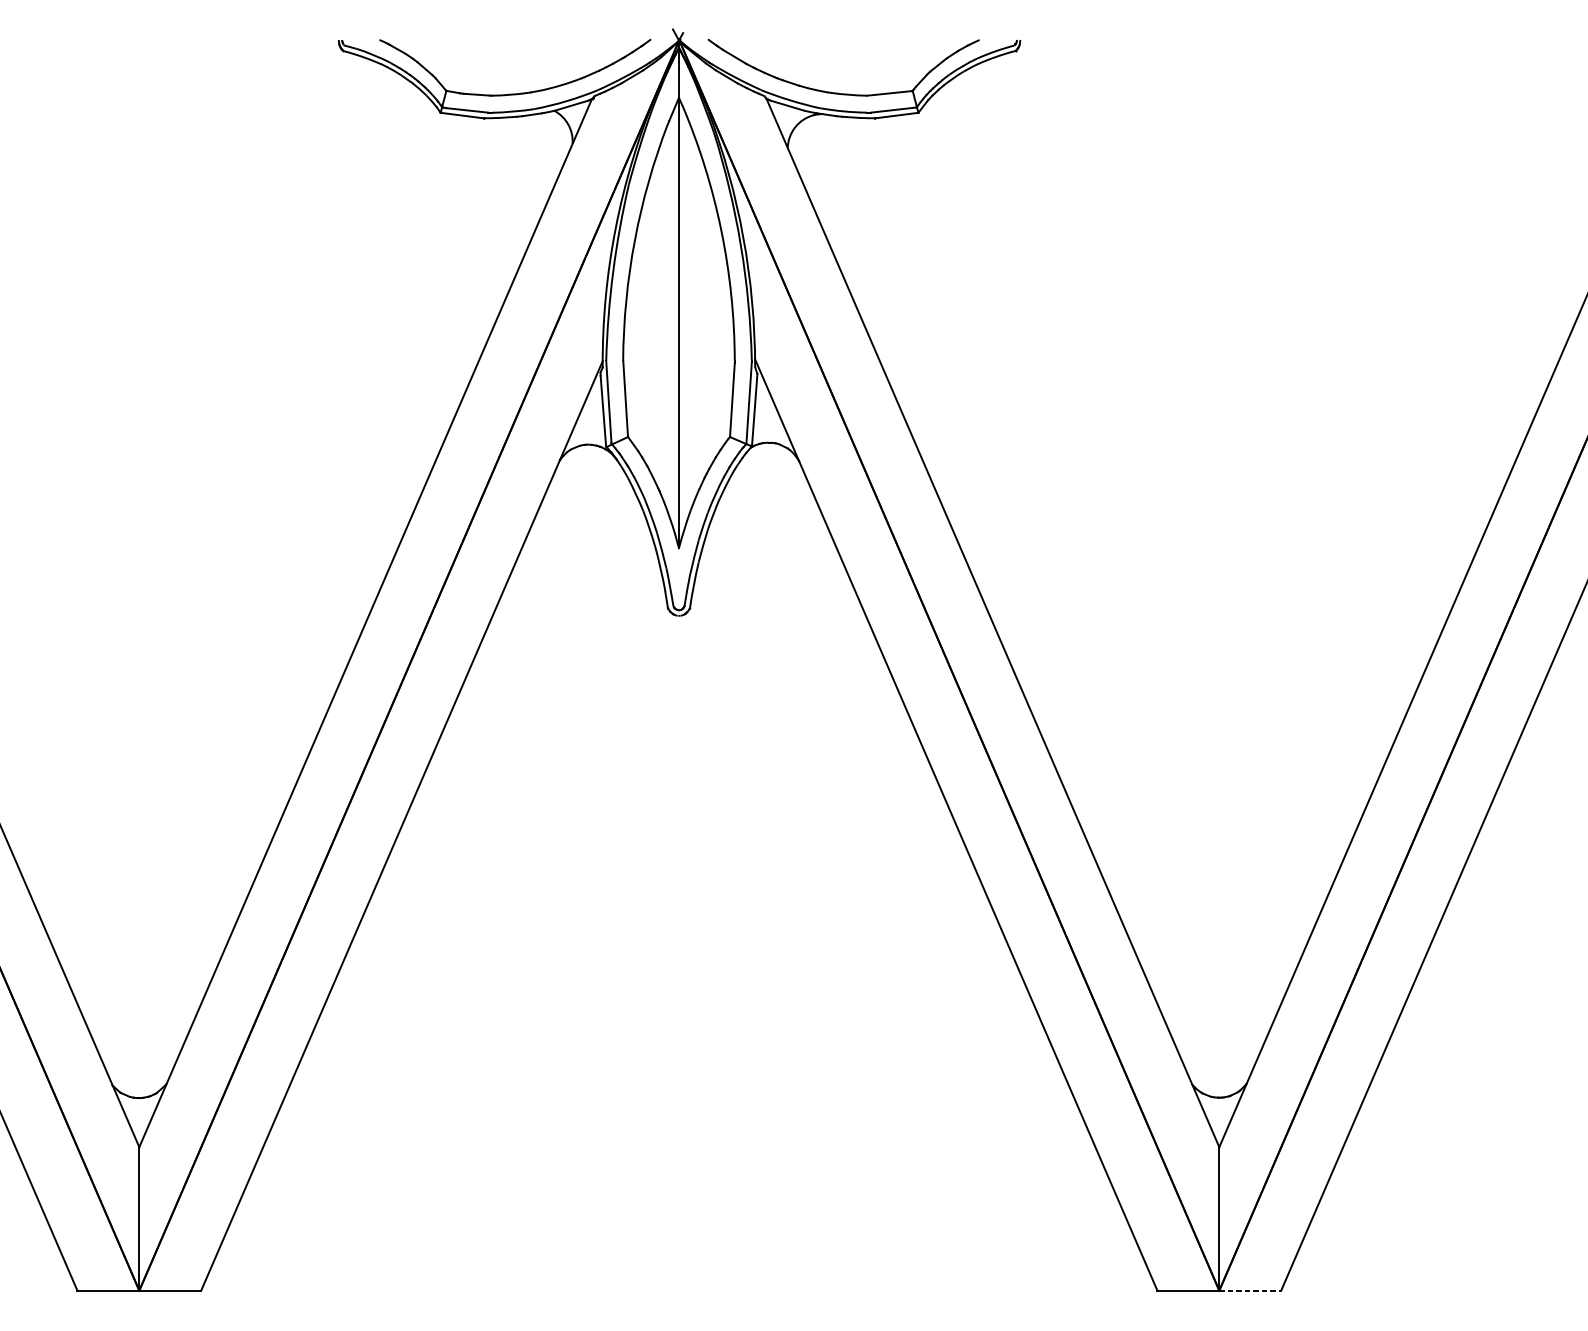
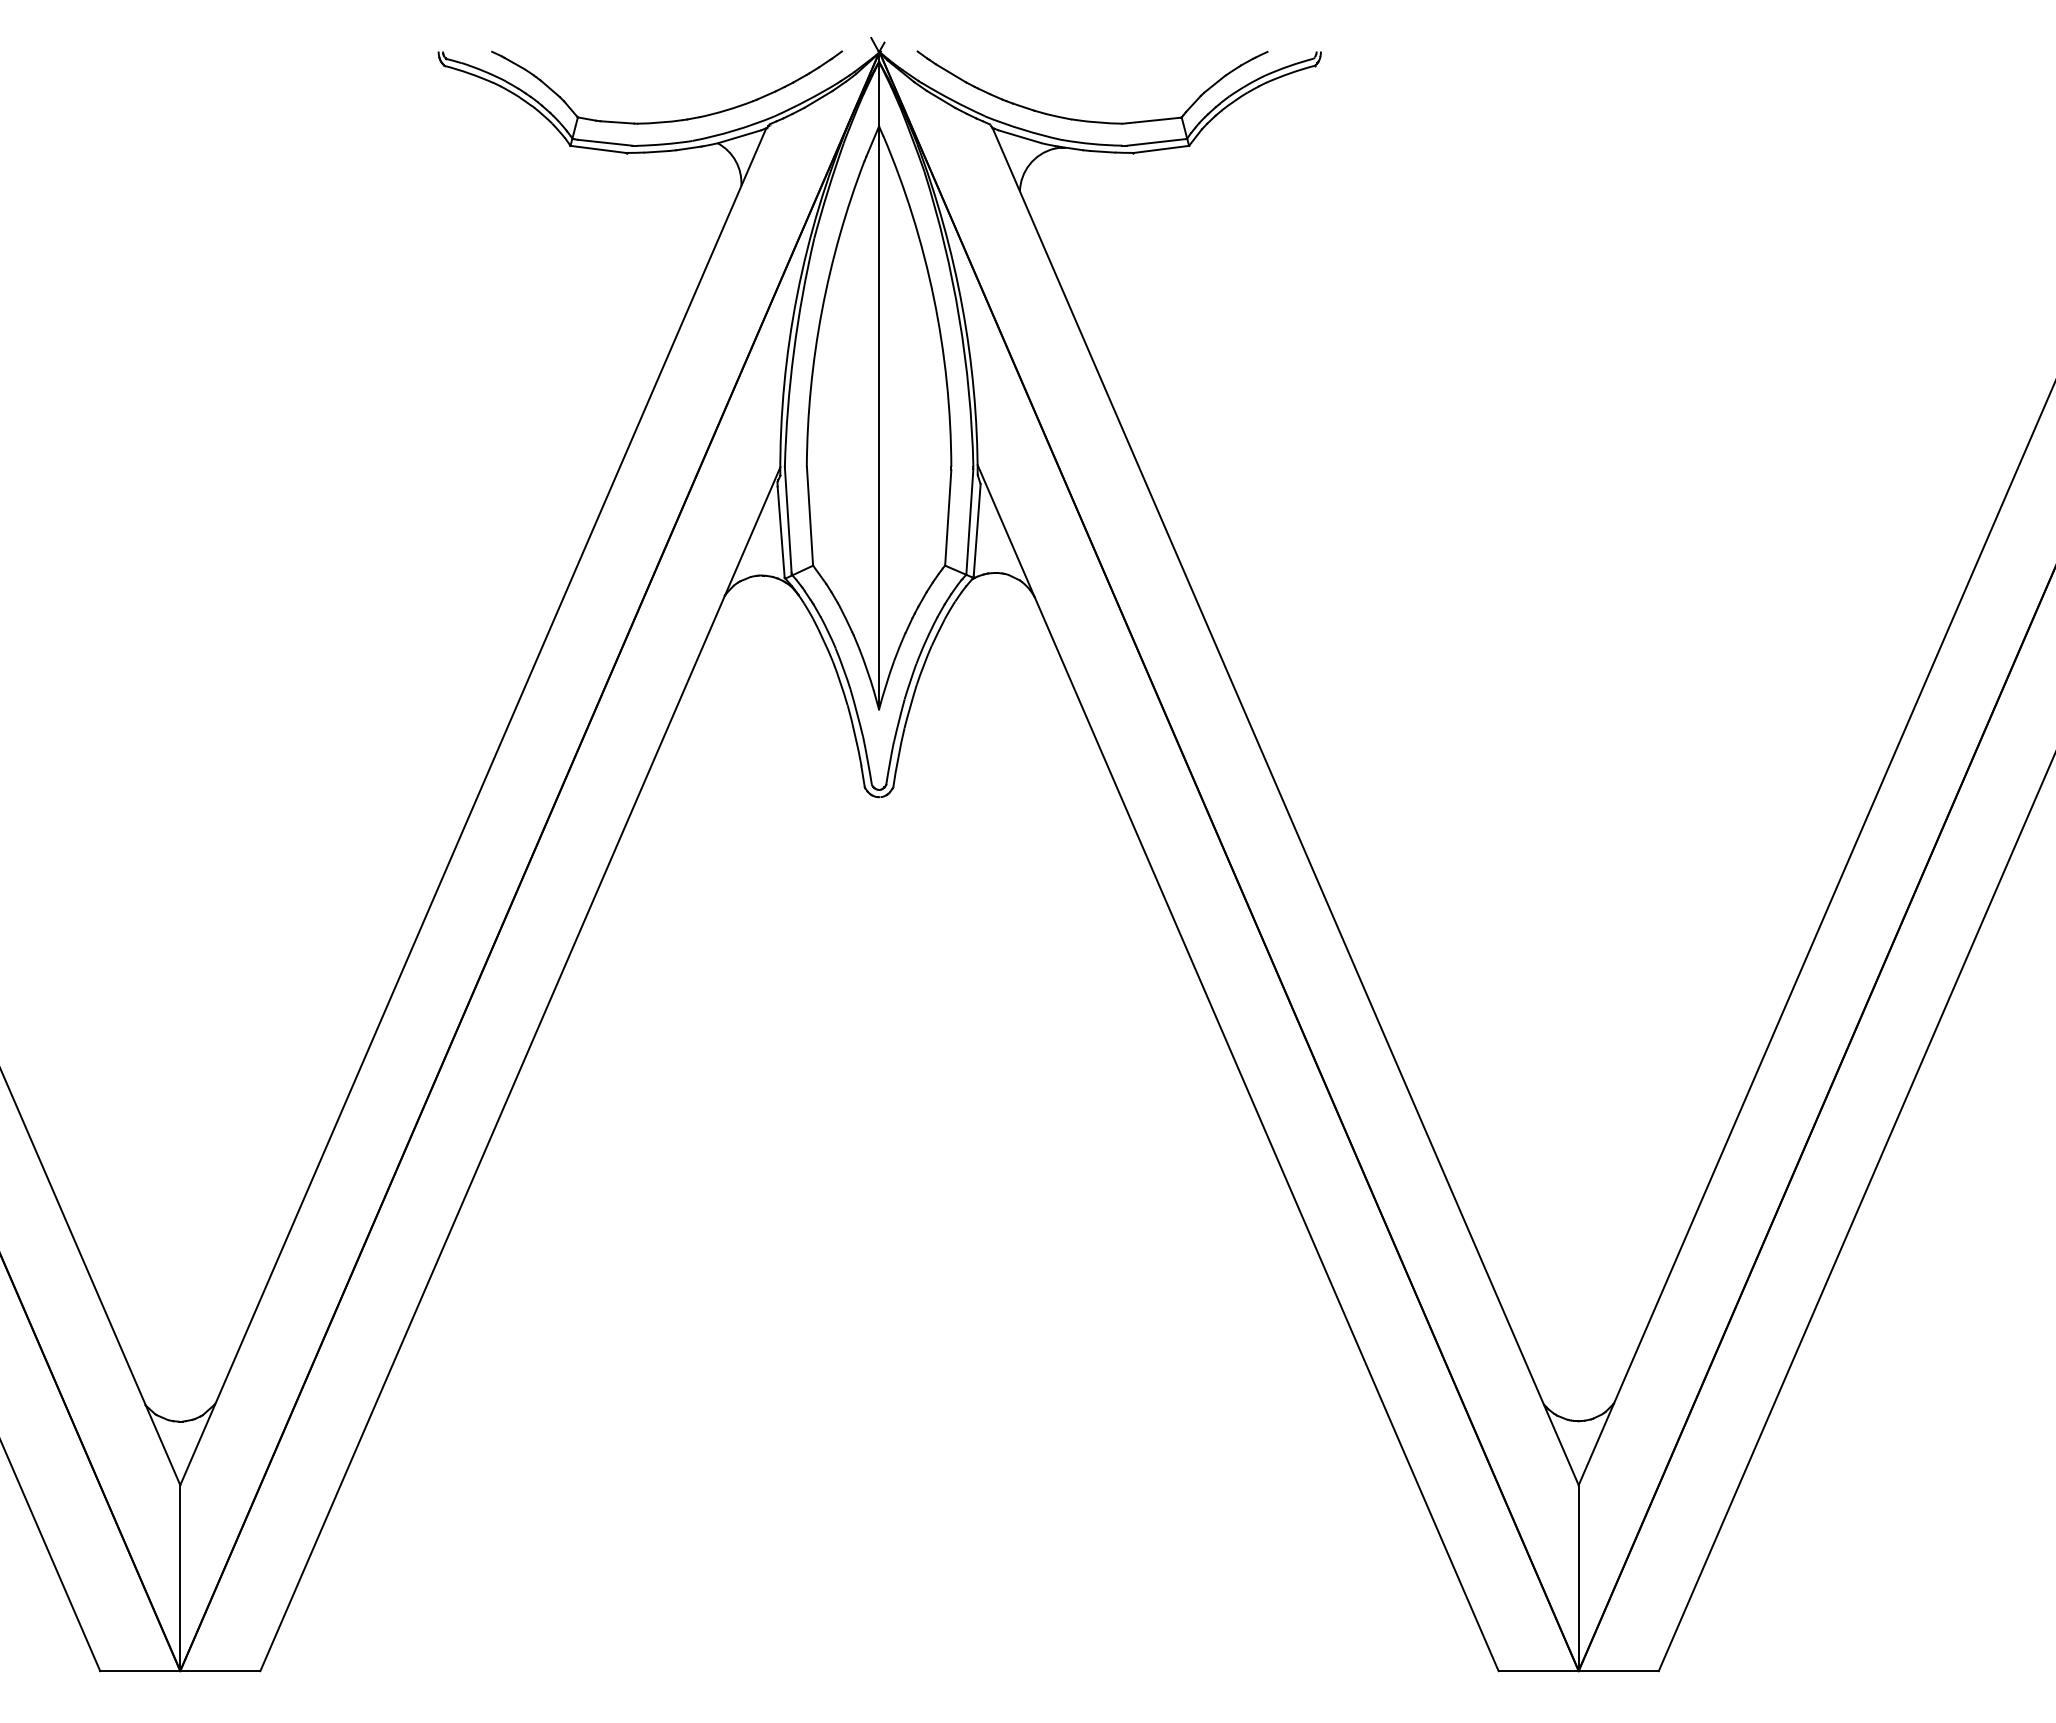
line: (1250, 1291) -> (1619, 1671), dashed -> solid

